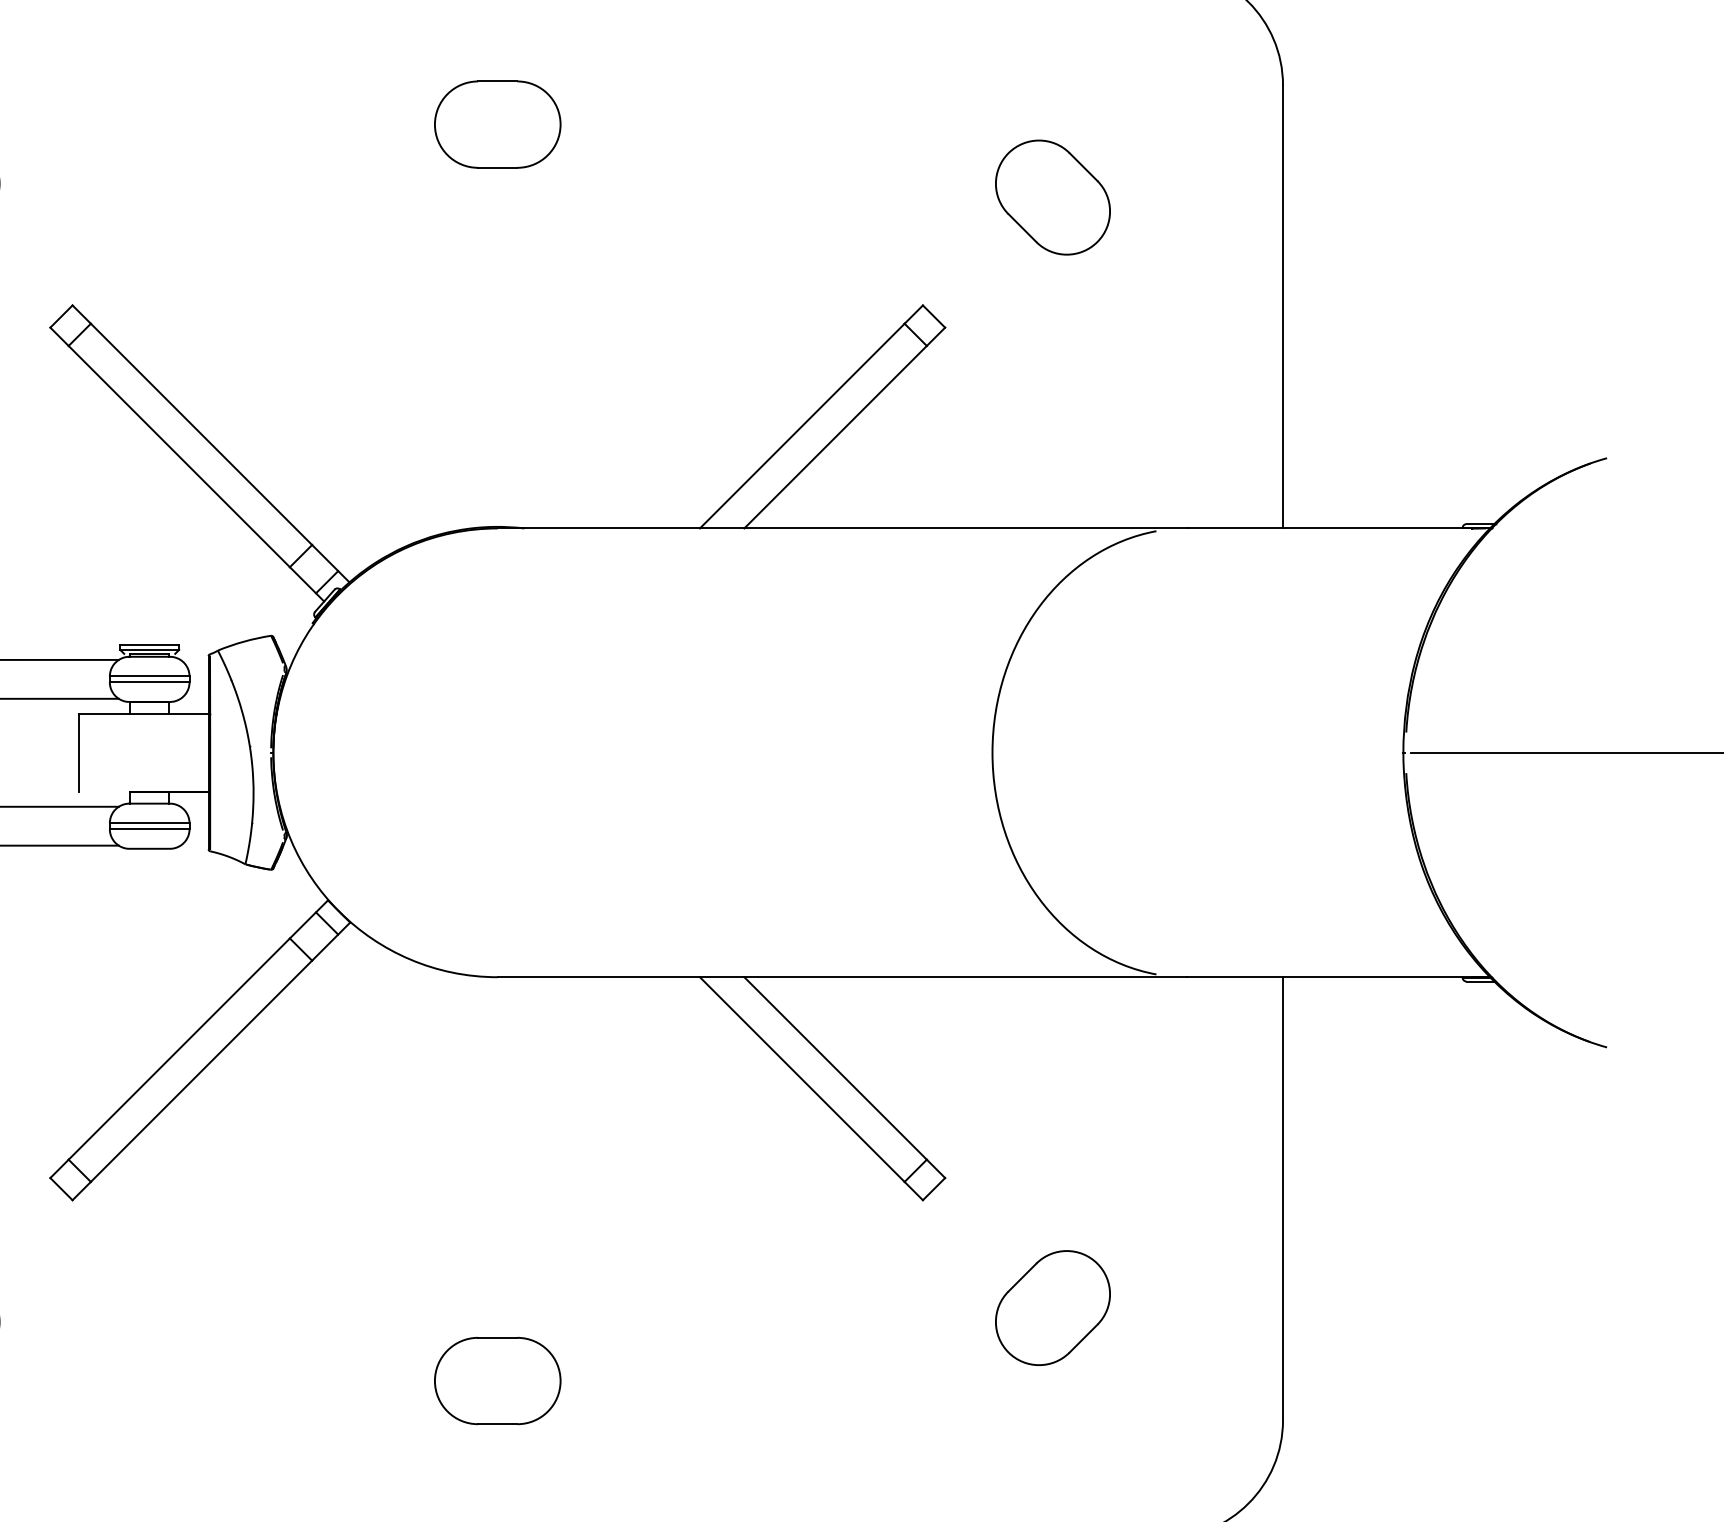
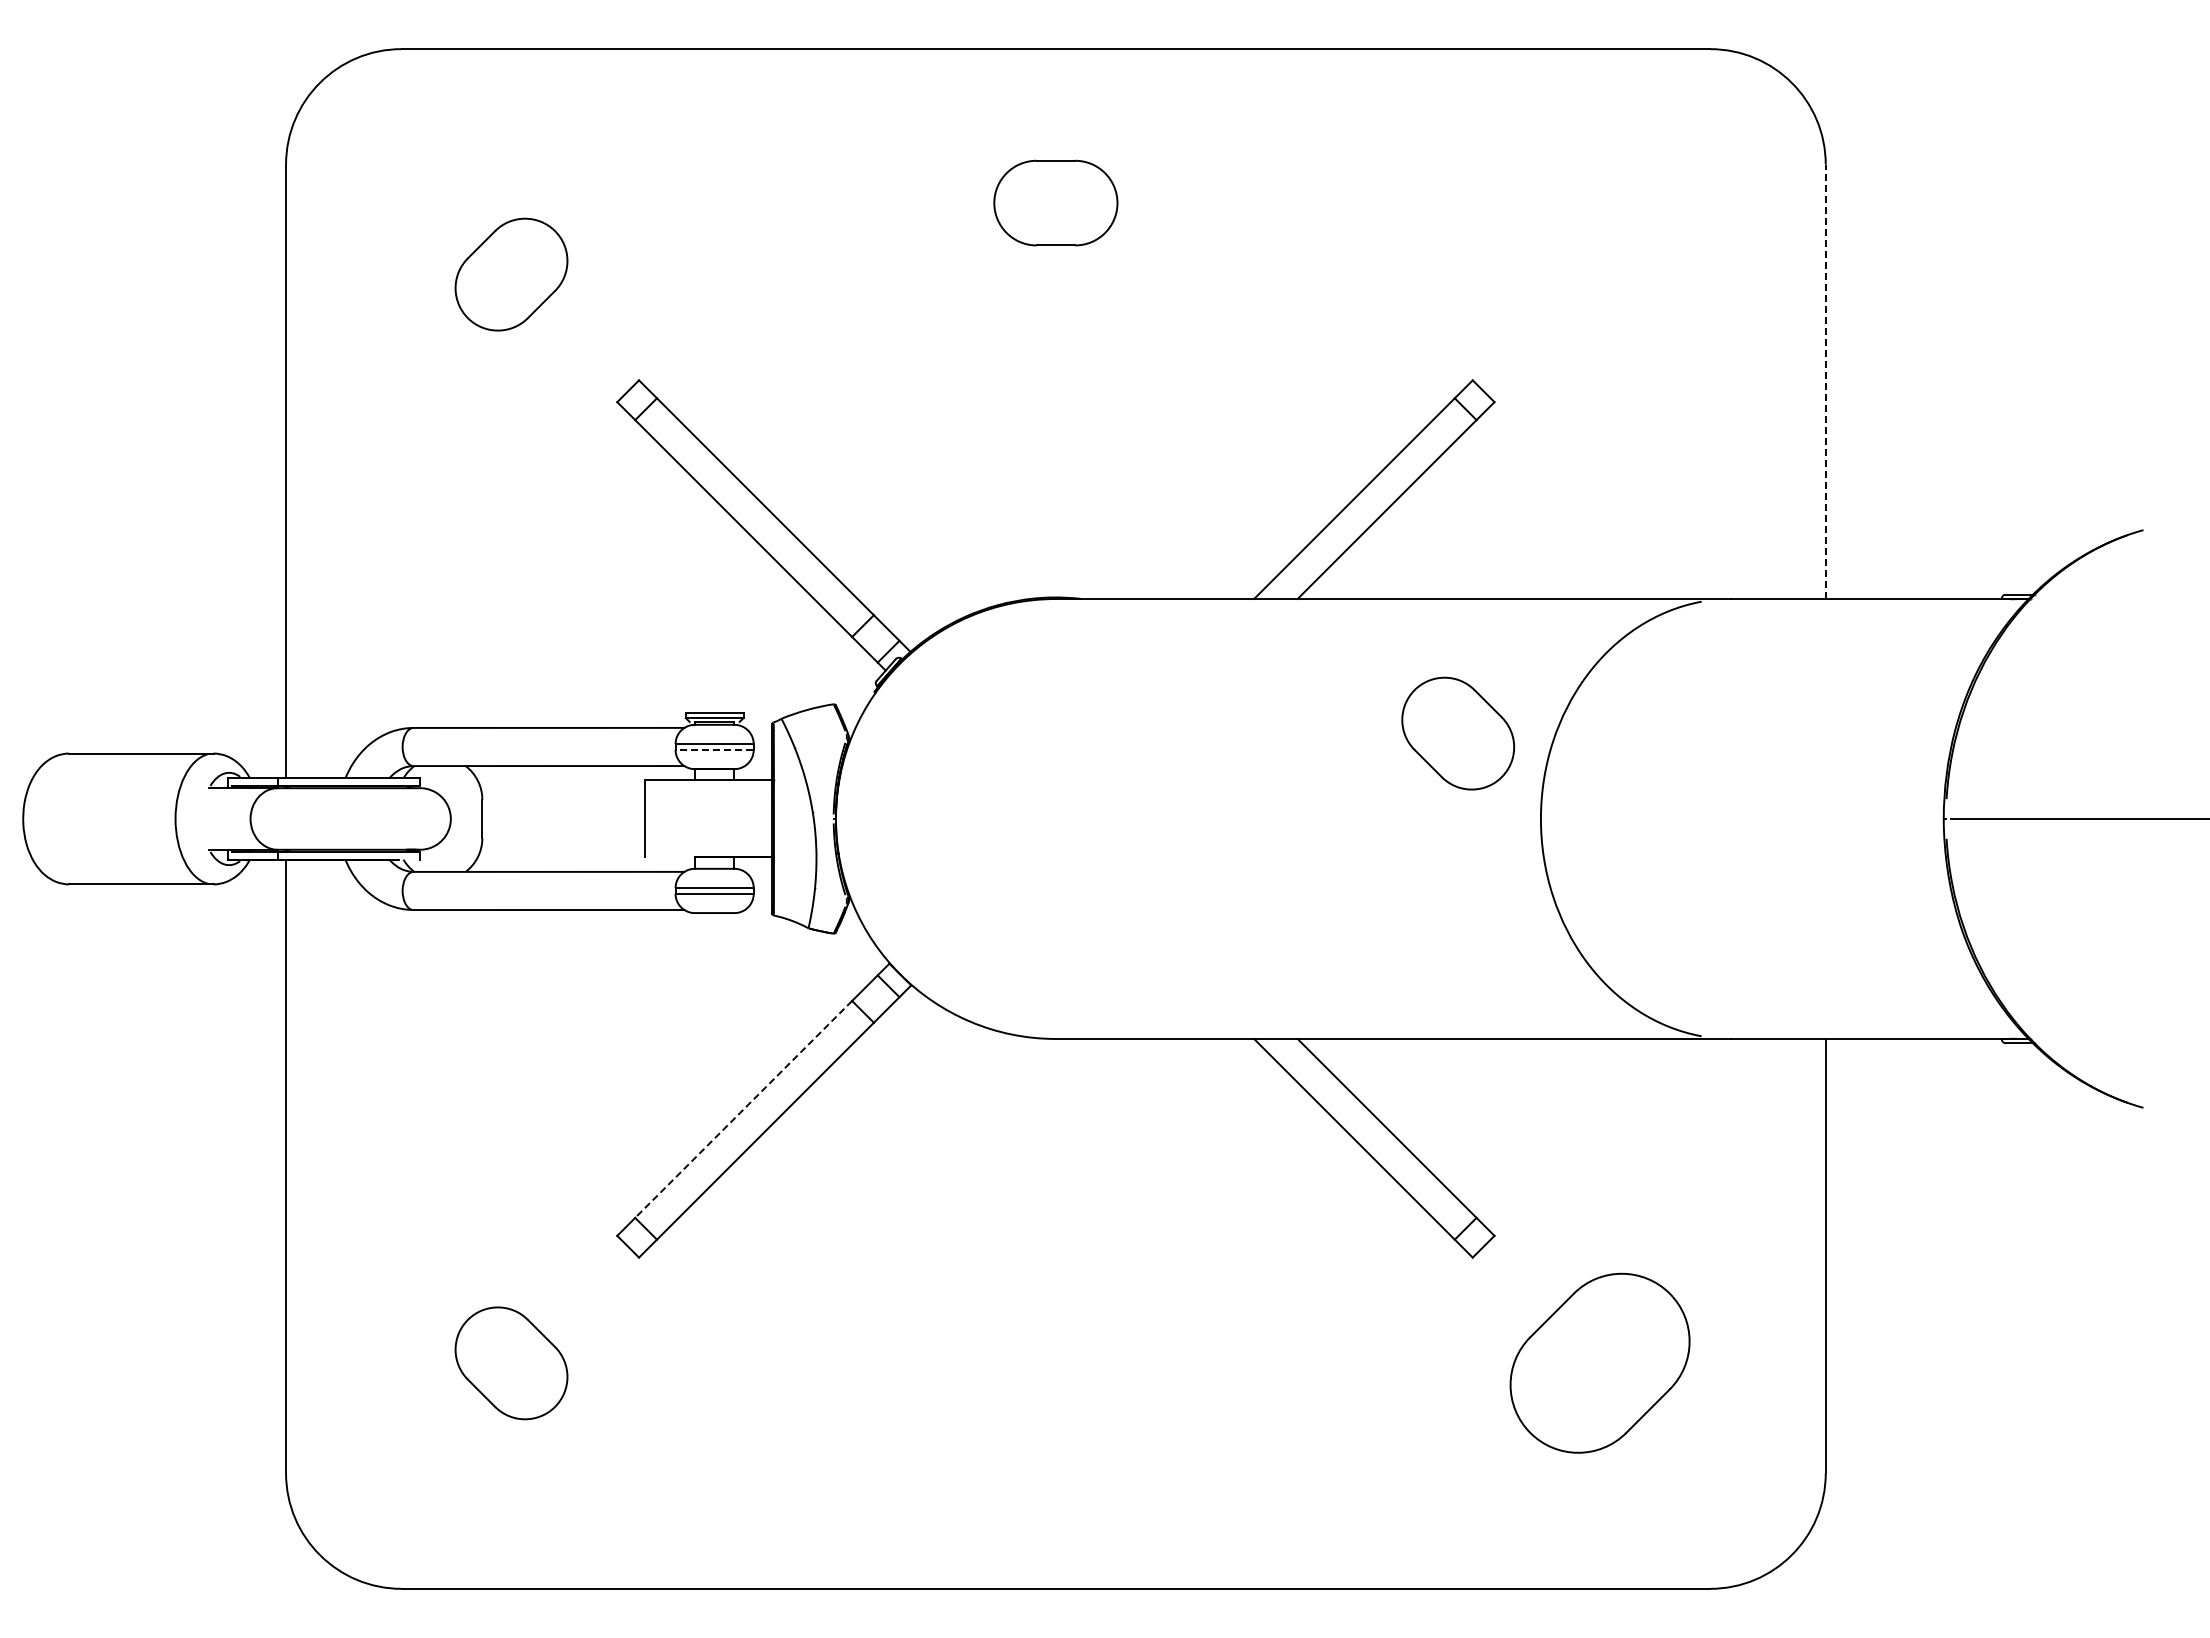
part: (1053, 197) -> (1458, 733), moved
line: (1282, 306) -> (1825, 381), solid -> dashed
line: (149, 681) -> (714, 749), solid -> dashed
line: (179, 1049) -> (743, 1109), solid -> dashed
part: (1053, 1308) -> (1600, 1363), size x1.6
part: (497, 1380) -> (1055, 1434), removed

